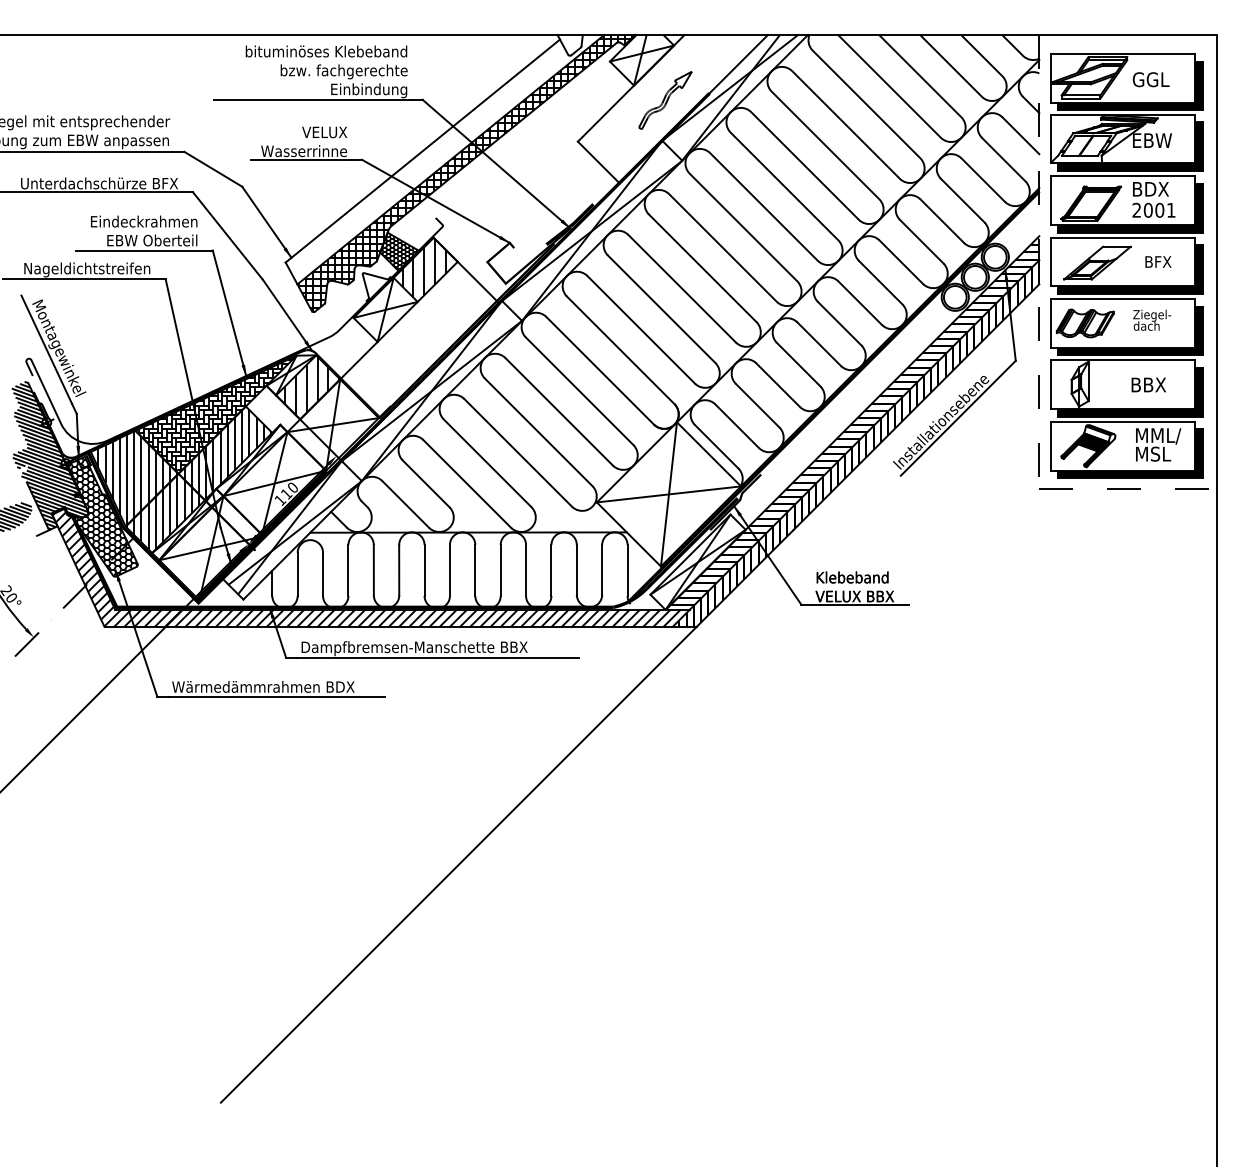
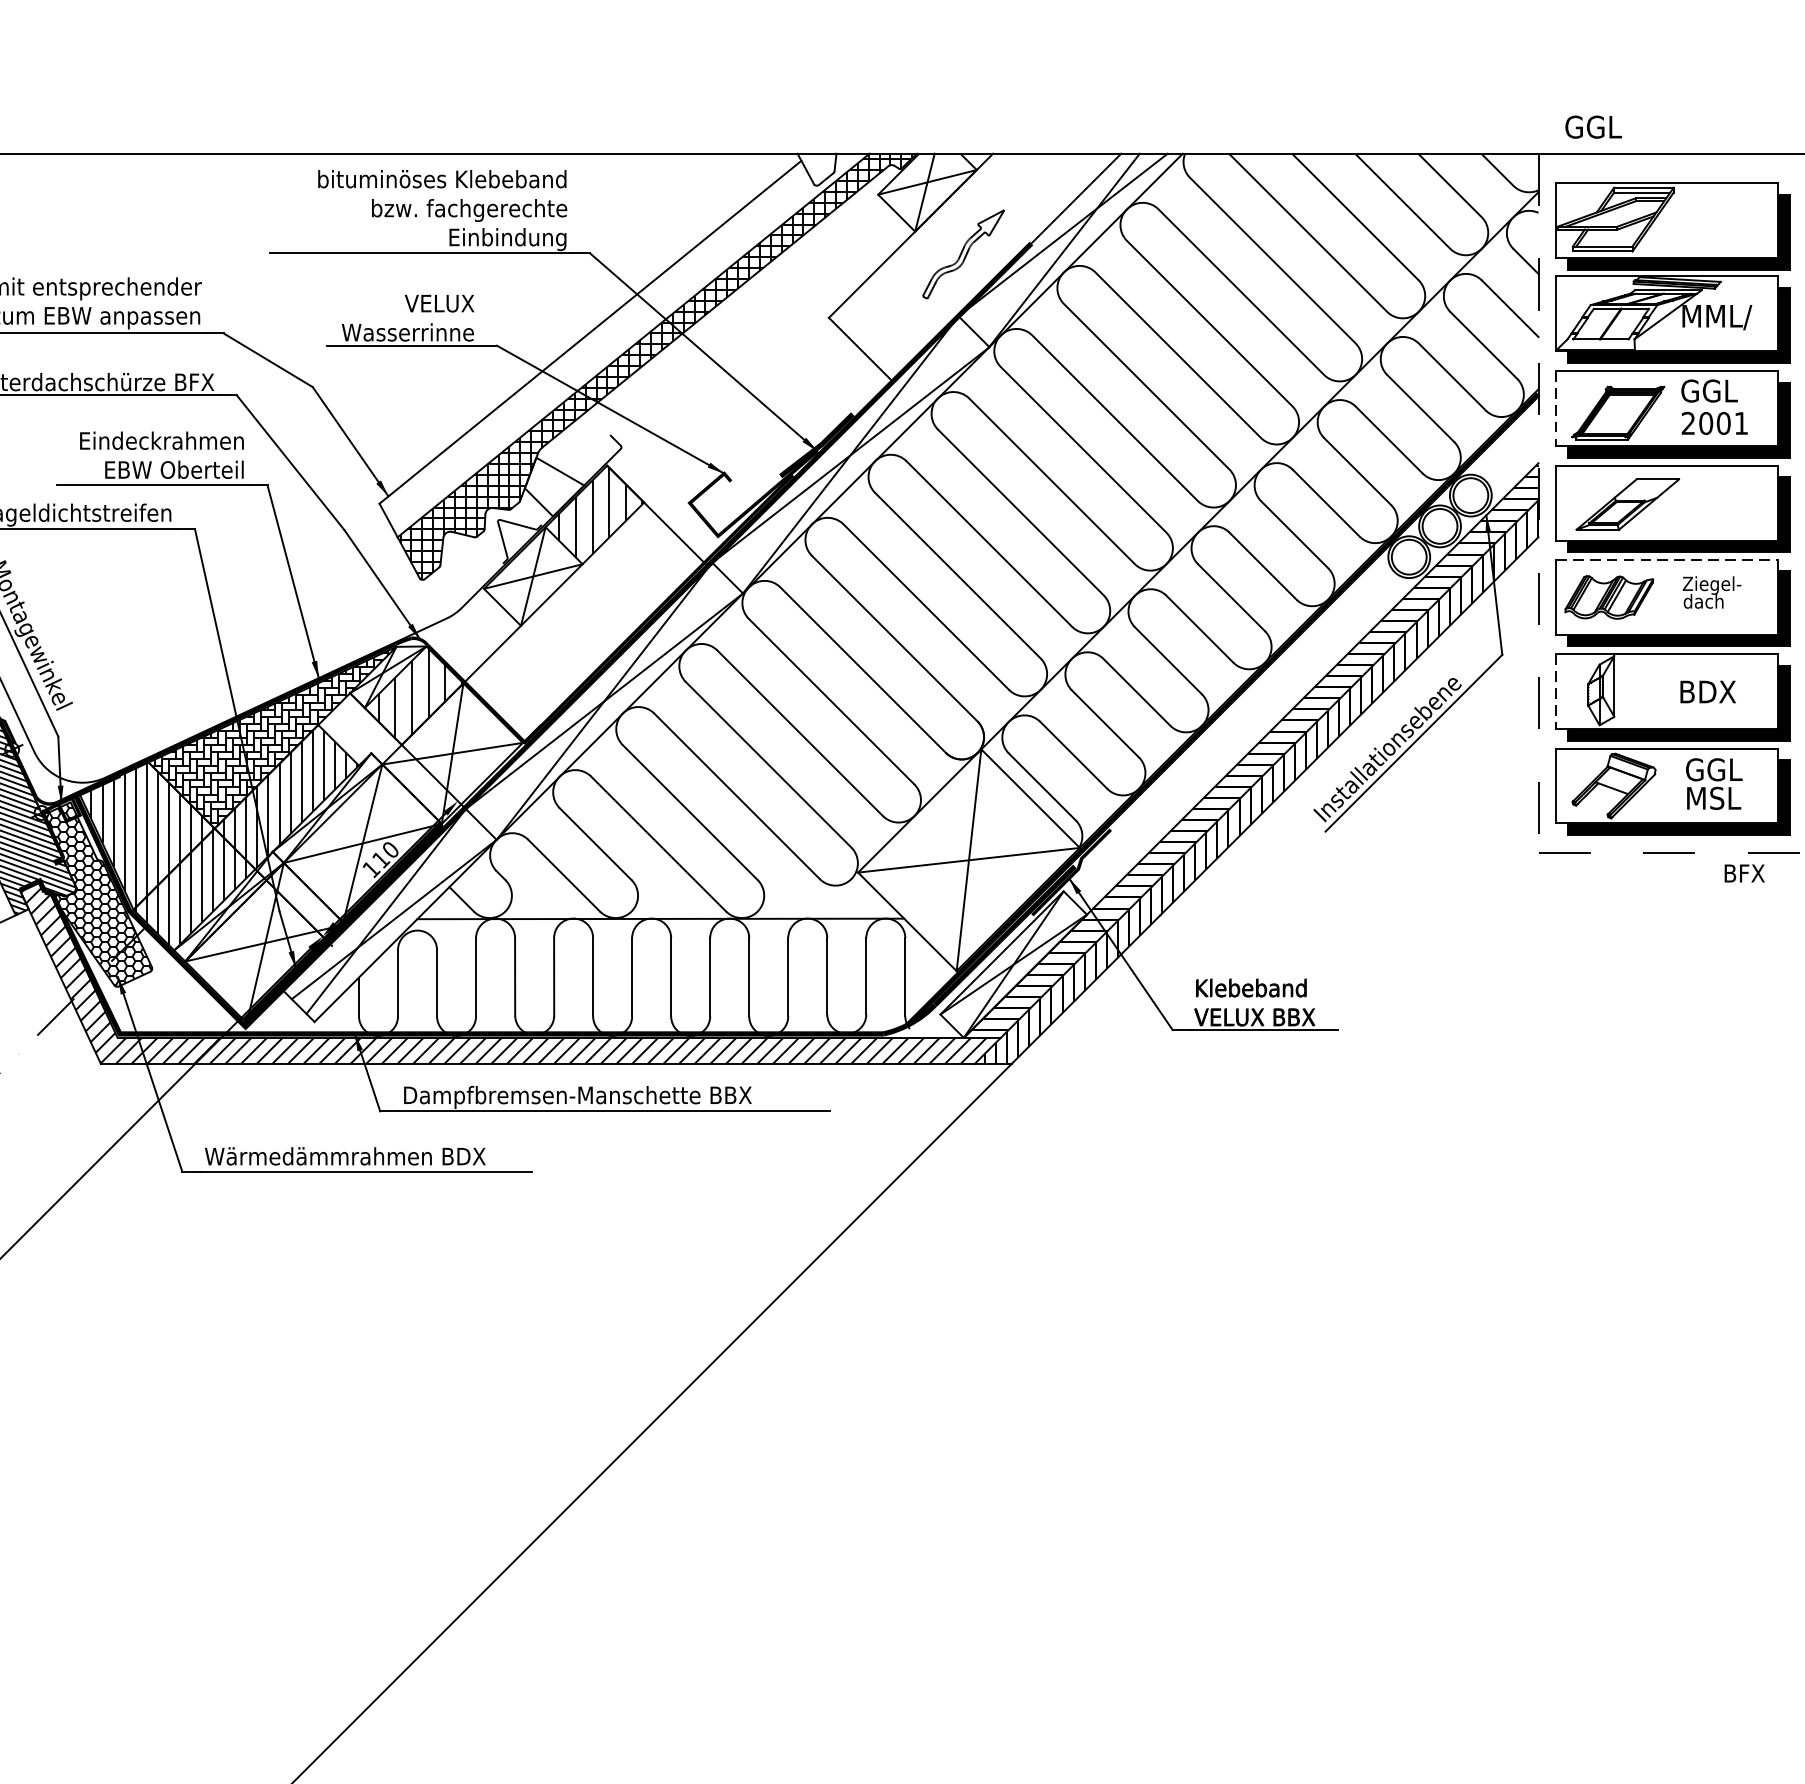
text: (1150, 79) -> (1592, 126), moved
text: (1156, 141) -> (1718, 317), EBW -> MML/
text: (1150, 188) -> (1709, 389), BDX -> GGL
line: (1050, 201) -> (1555, 409), solid -> dashed
hatch: (399, 252) -> (554, 488), removed
text: (1158, 261) -> (1744, 872), moved
line: (1123, 298) -> (1667, 558), solid -> dashed
text: (1156, 384) -> (1718, 691), BBX -> BDX
line: (1050, 385) -> (1555, 692), solid -> dashed
text: (1158, 436) -> (1721, 771), MML/ -> GGL
hatch: (1091, 442) -> (1618, 780), removed

